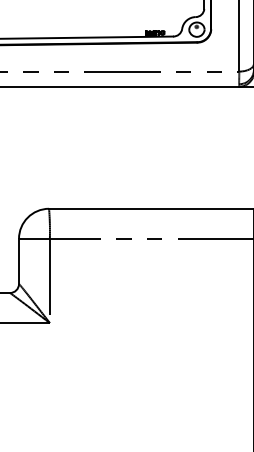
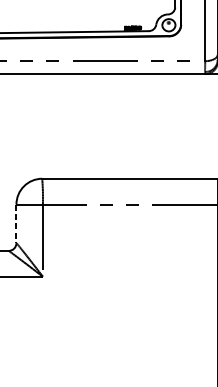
line: (19, 261) -> (16, 223), solid -> dashed

